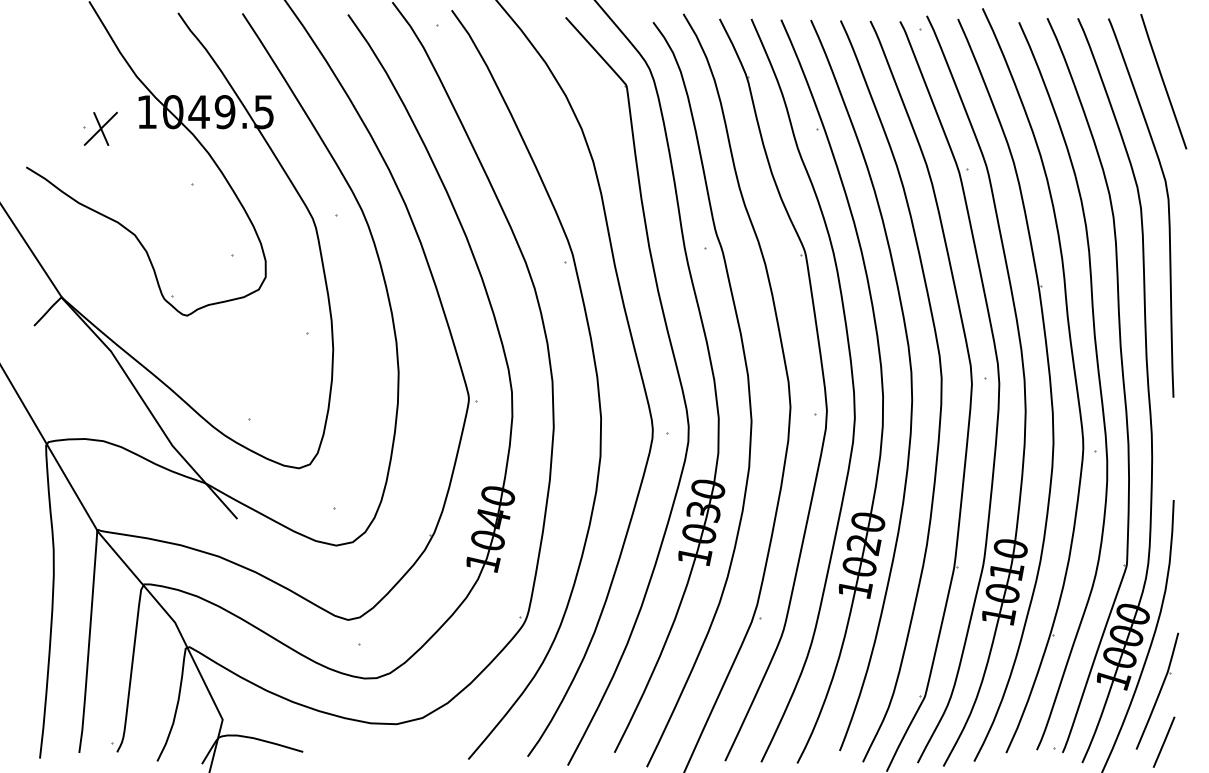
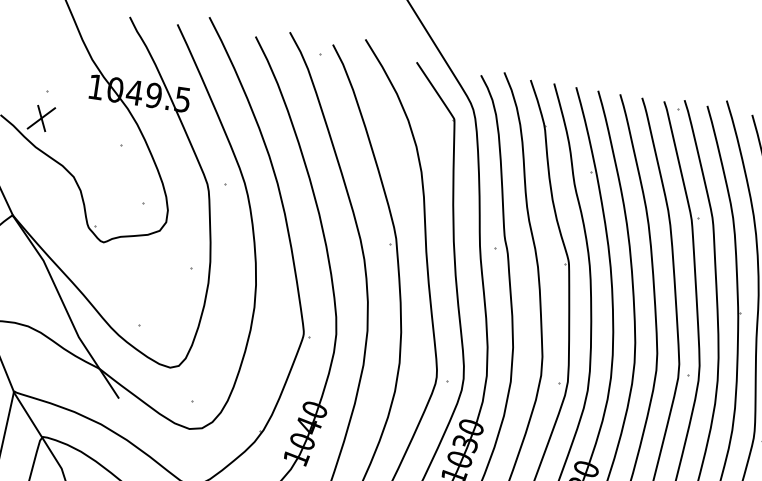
part: (100, 128) -> (41, 118), moved

